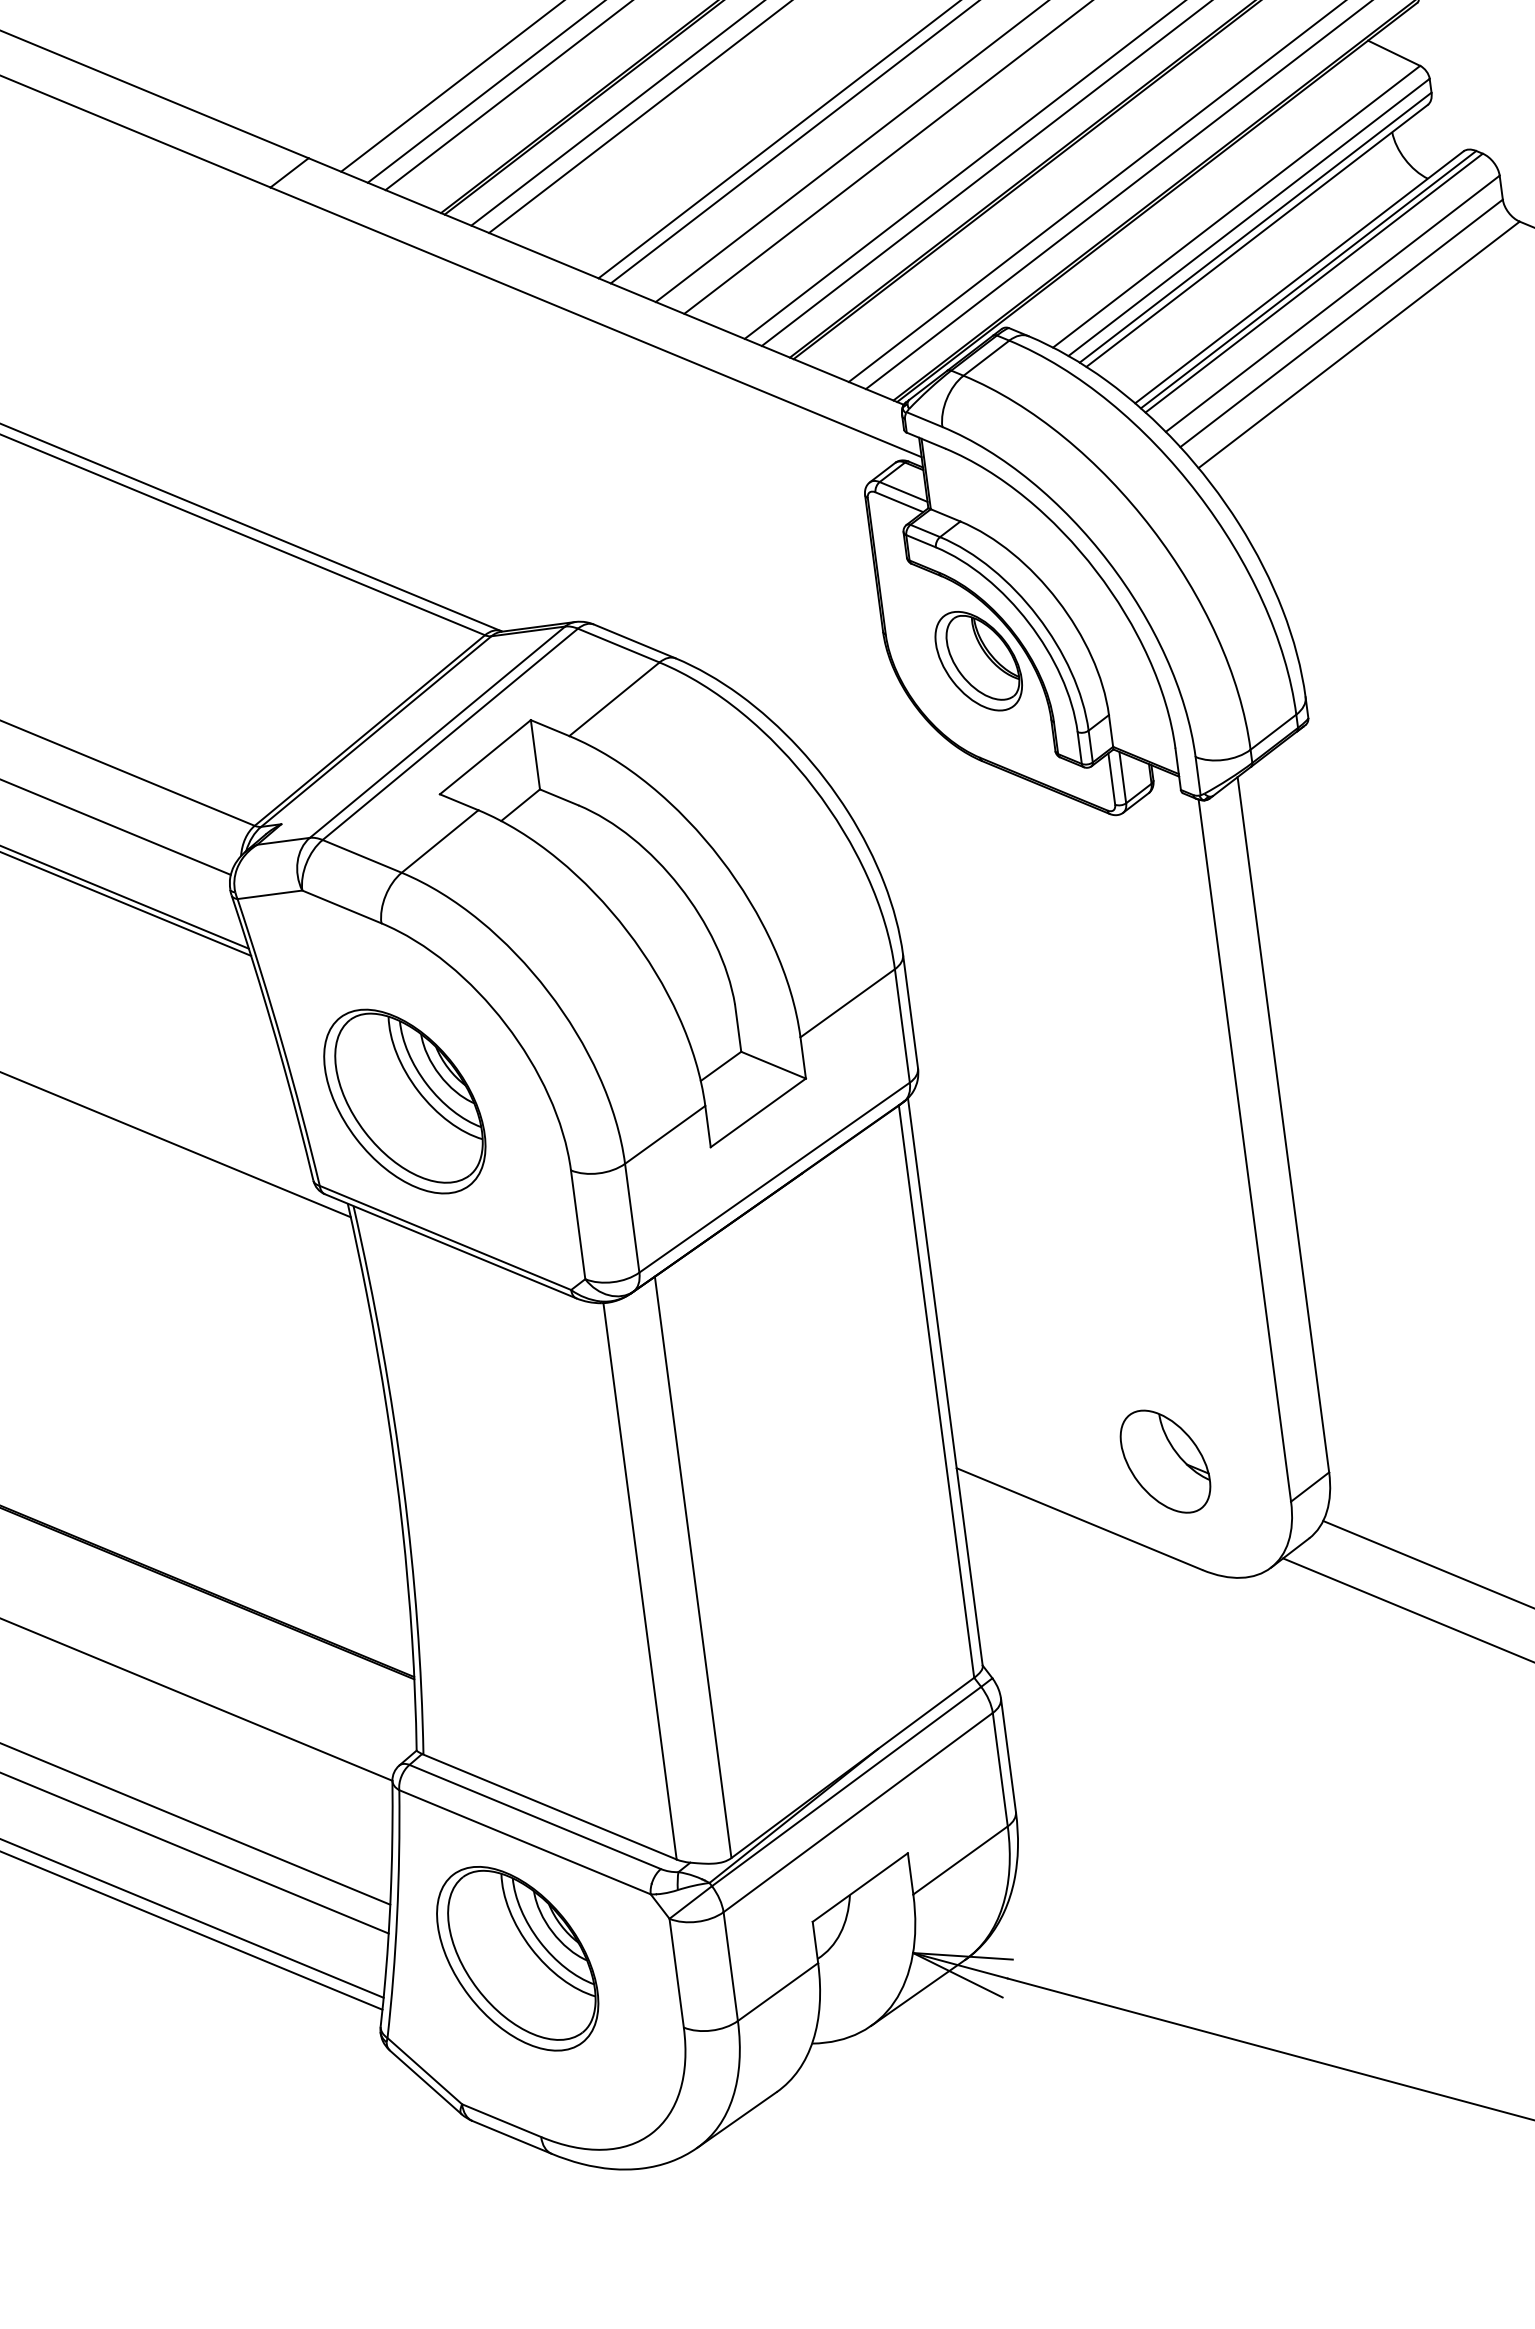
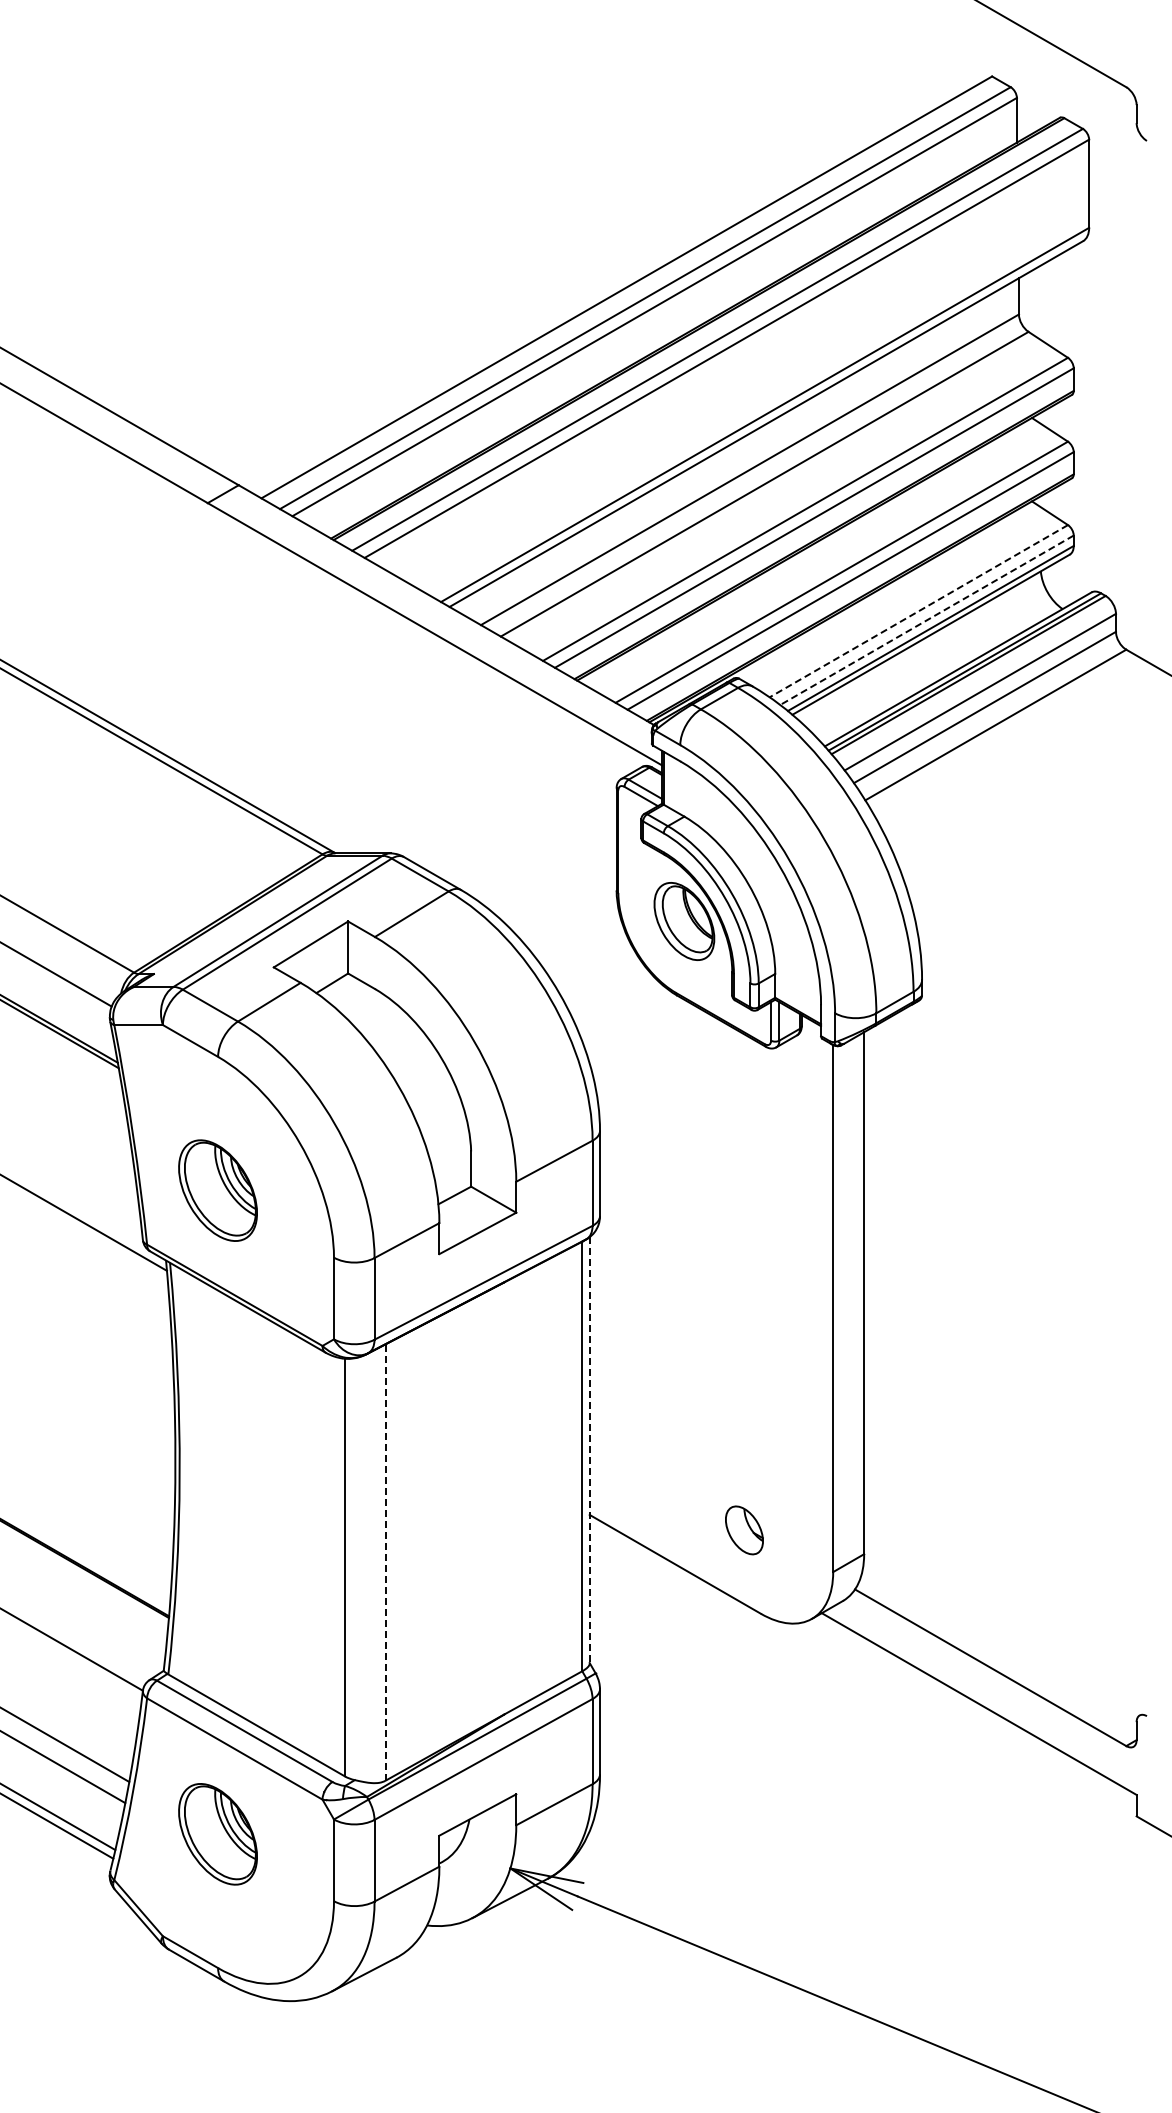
line: (1236, 207) -> (918, 611), solid -> dashed
line: (1248, 217) -> (926, 620), solid -> dashed
part: (404, 1101) -> (217, 1190), size x0.7
line: (945, 1382) -> (589, 1450), solid -> dashed
part: (1165, 1461) -> (744, 1530), size x0.6
line: (693, 1567) -> (385, 1562), solid -> dashed
part: (516, 1959) -> (217, 1834), size x0.7

